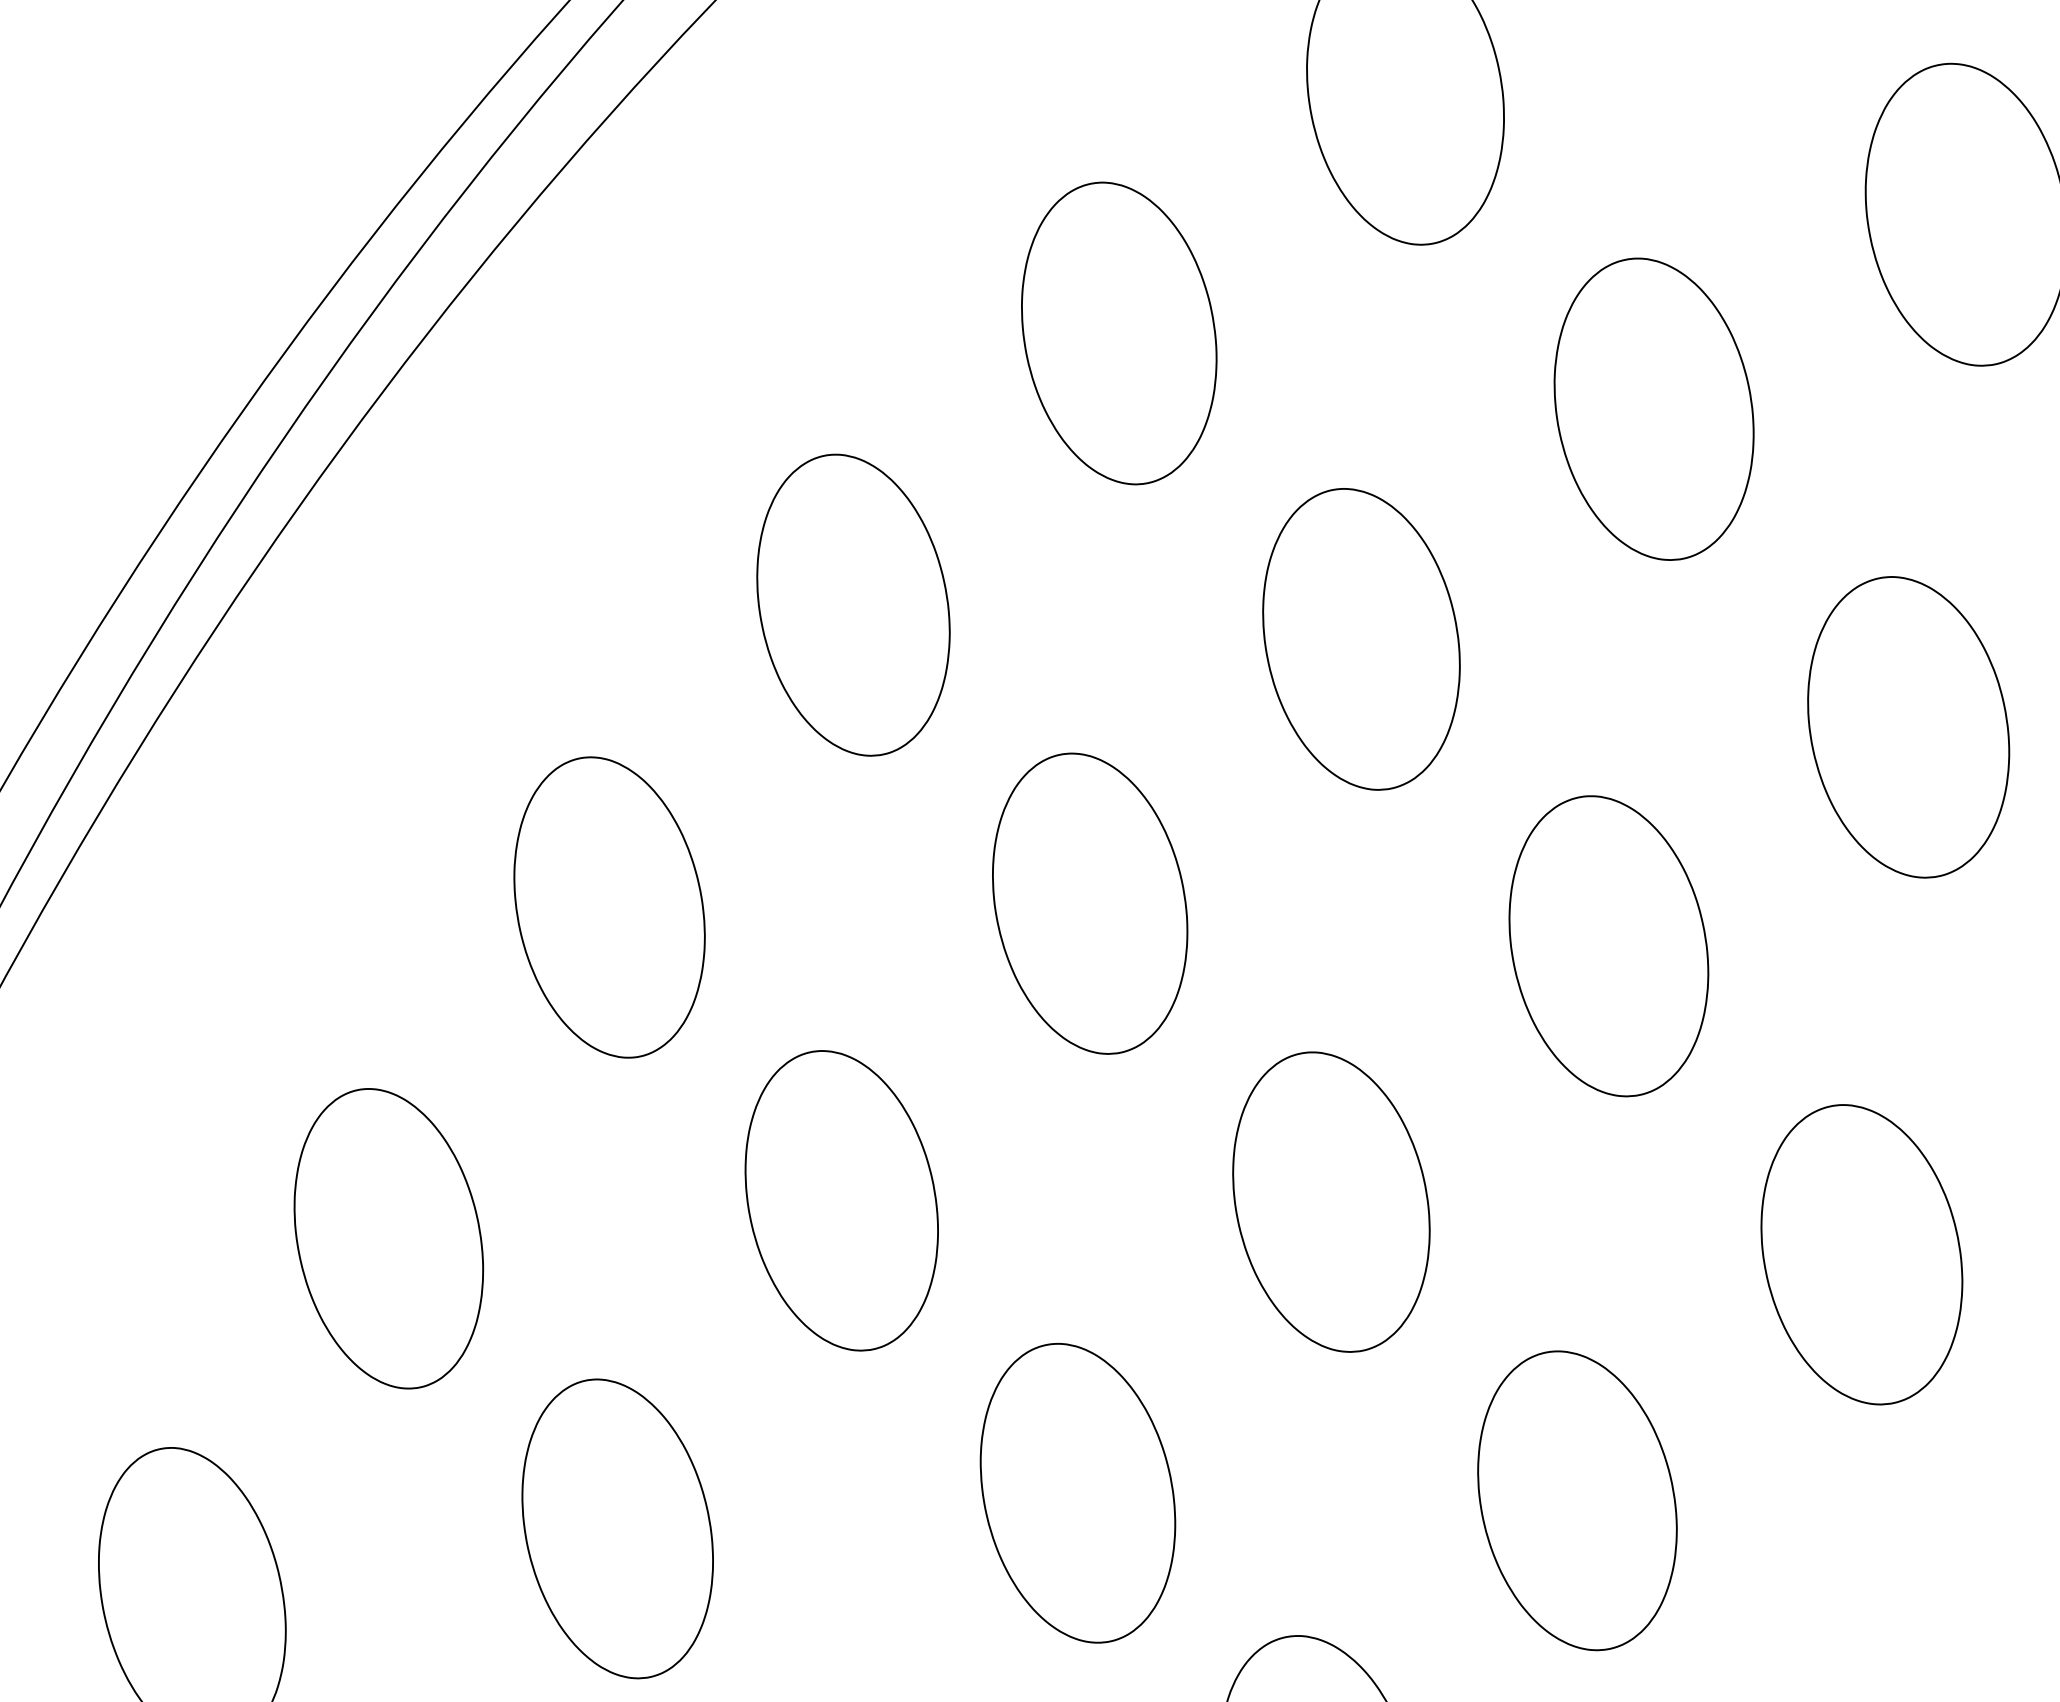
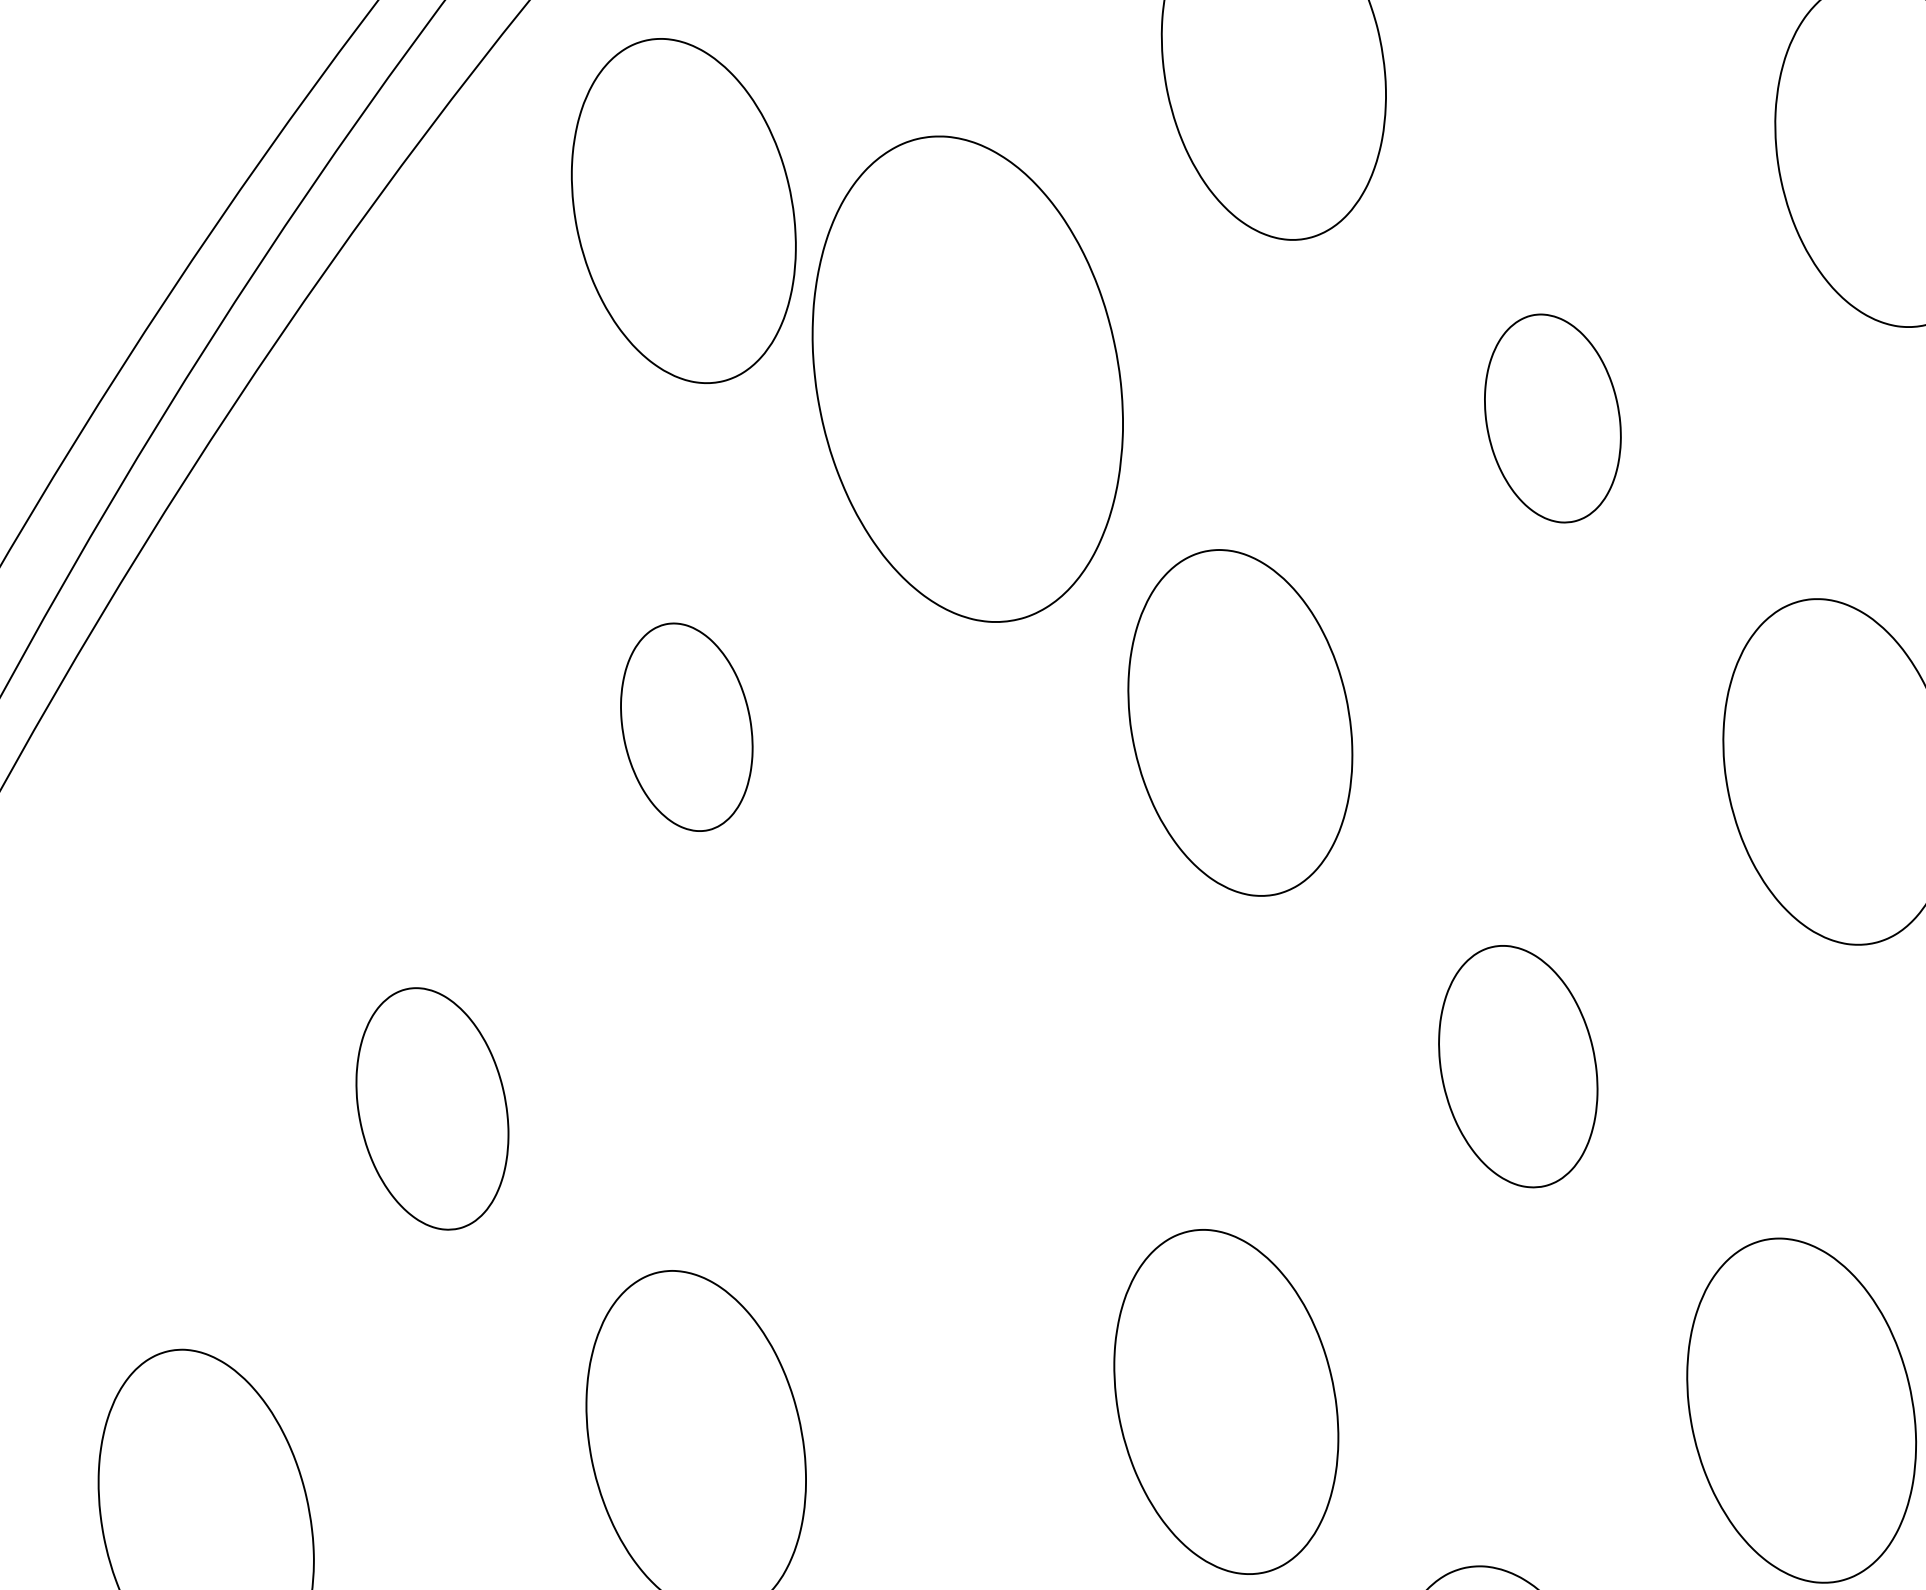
part: (606, 459) -> (683, 211), added
part: (853, 604) -> (967, 378), size x1.4
part: (1361, 639) -> (1552, 418), size x0.6
part: (609, 907) -> (686, 727), size x0.6
part: (841, 1200) -> (953, 1064), removed
part: (1331, 1201) -> (1518, 1065), size x0.7
part: (388, 1238) -> (432, 1108), size x0.7

